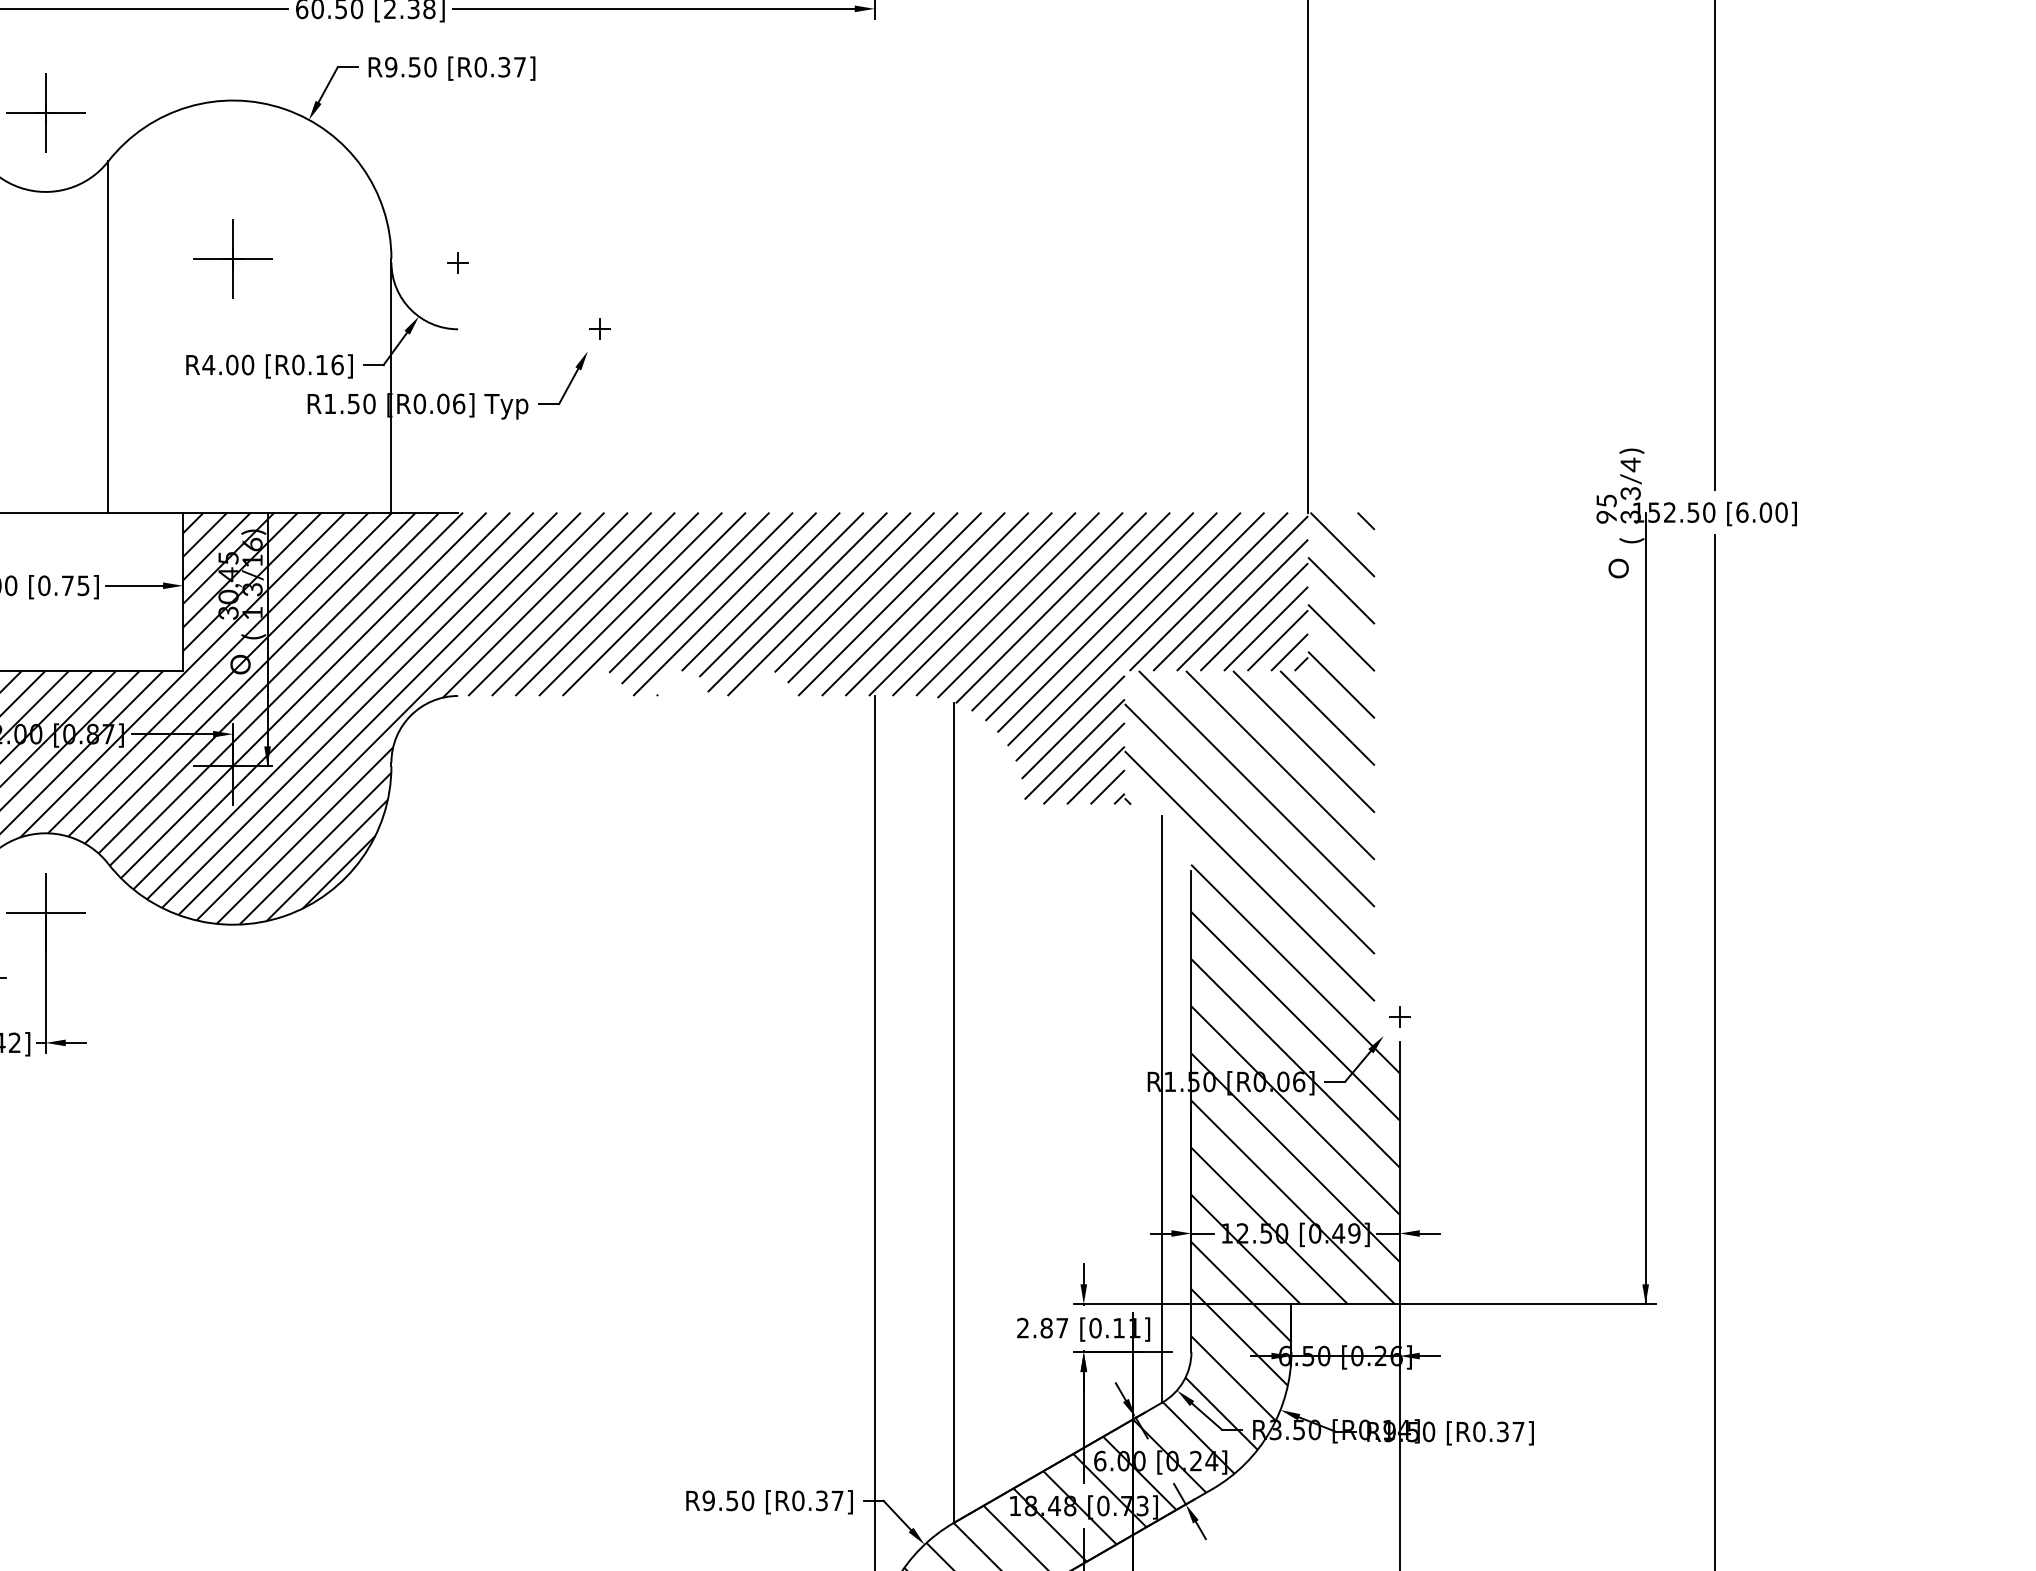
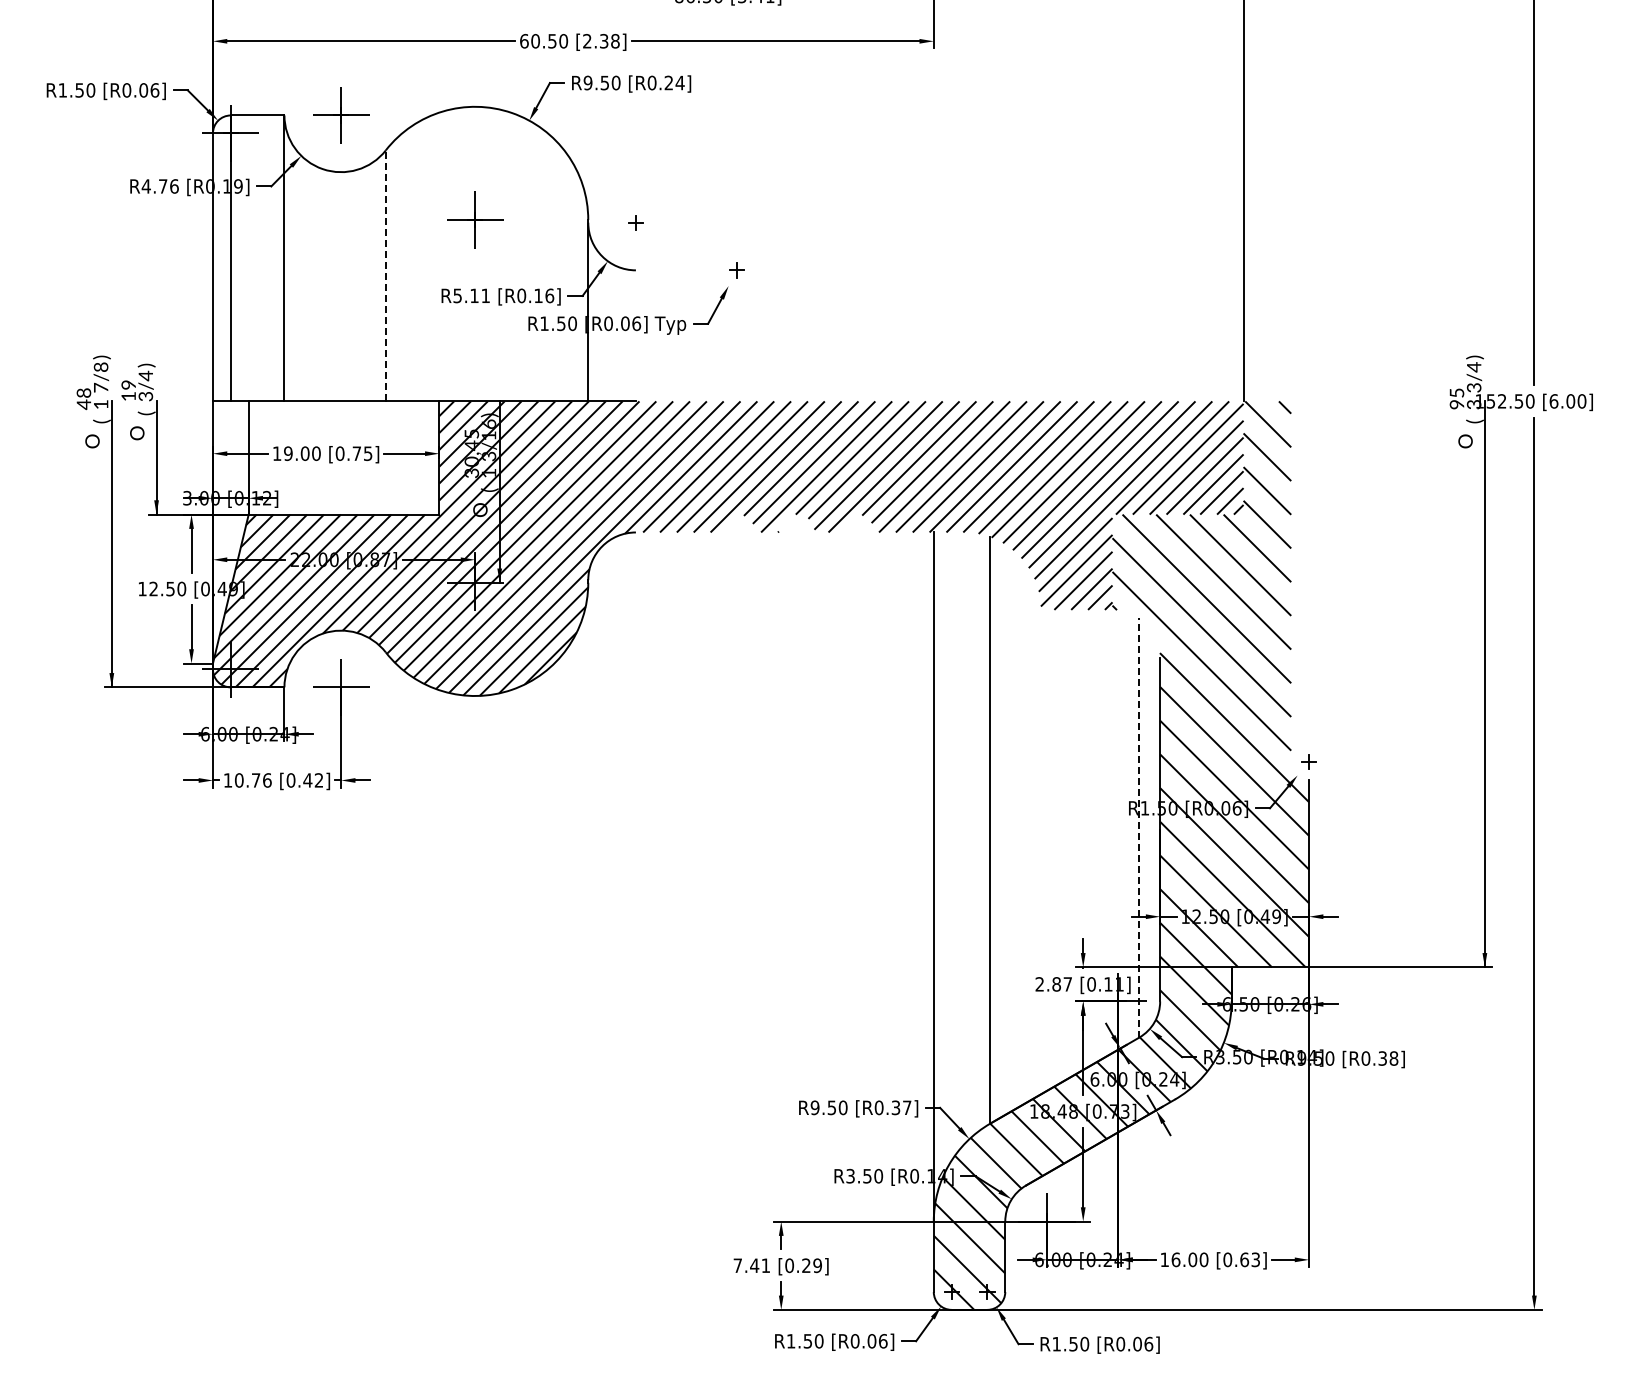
text: (512, 66) -> (674, 82), [R0.37] -> [R0.24]
line: (107, 336) -> (385, 275), solid -> dashed
text: (228, 364) -> (471, 295), R4.00 -> R5.11
line: (1162, 1108) -> (1139, 827), solid -> dashed
text: (1517, 1431) -> (1393, 1058), [R0.37] -> [R0.38]

